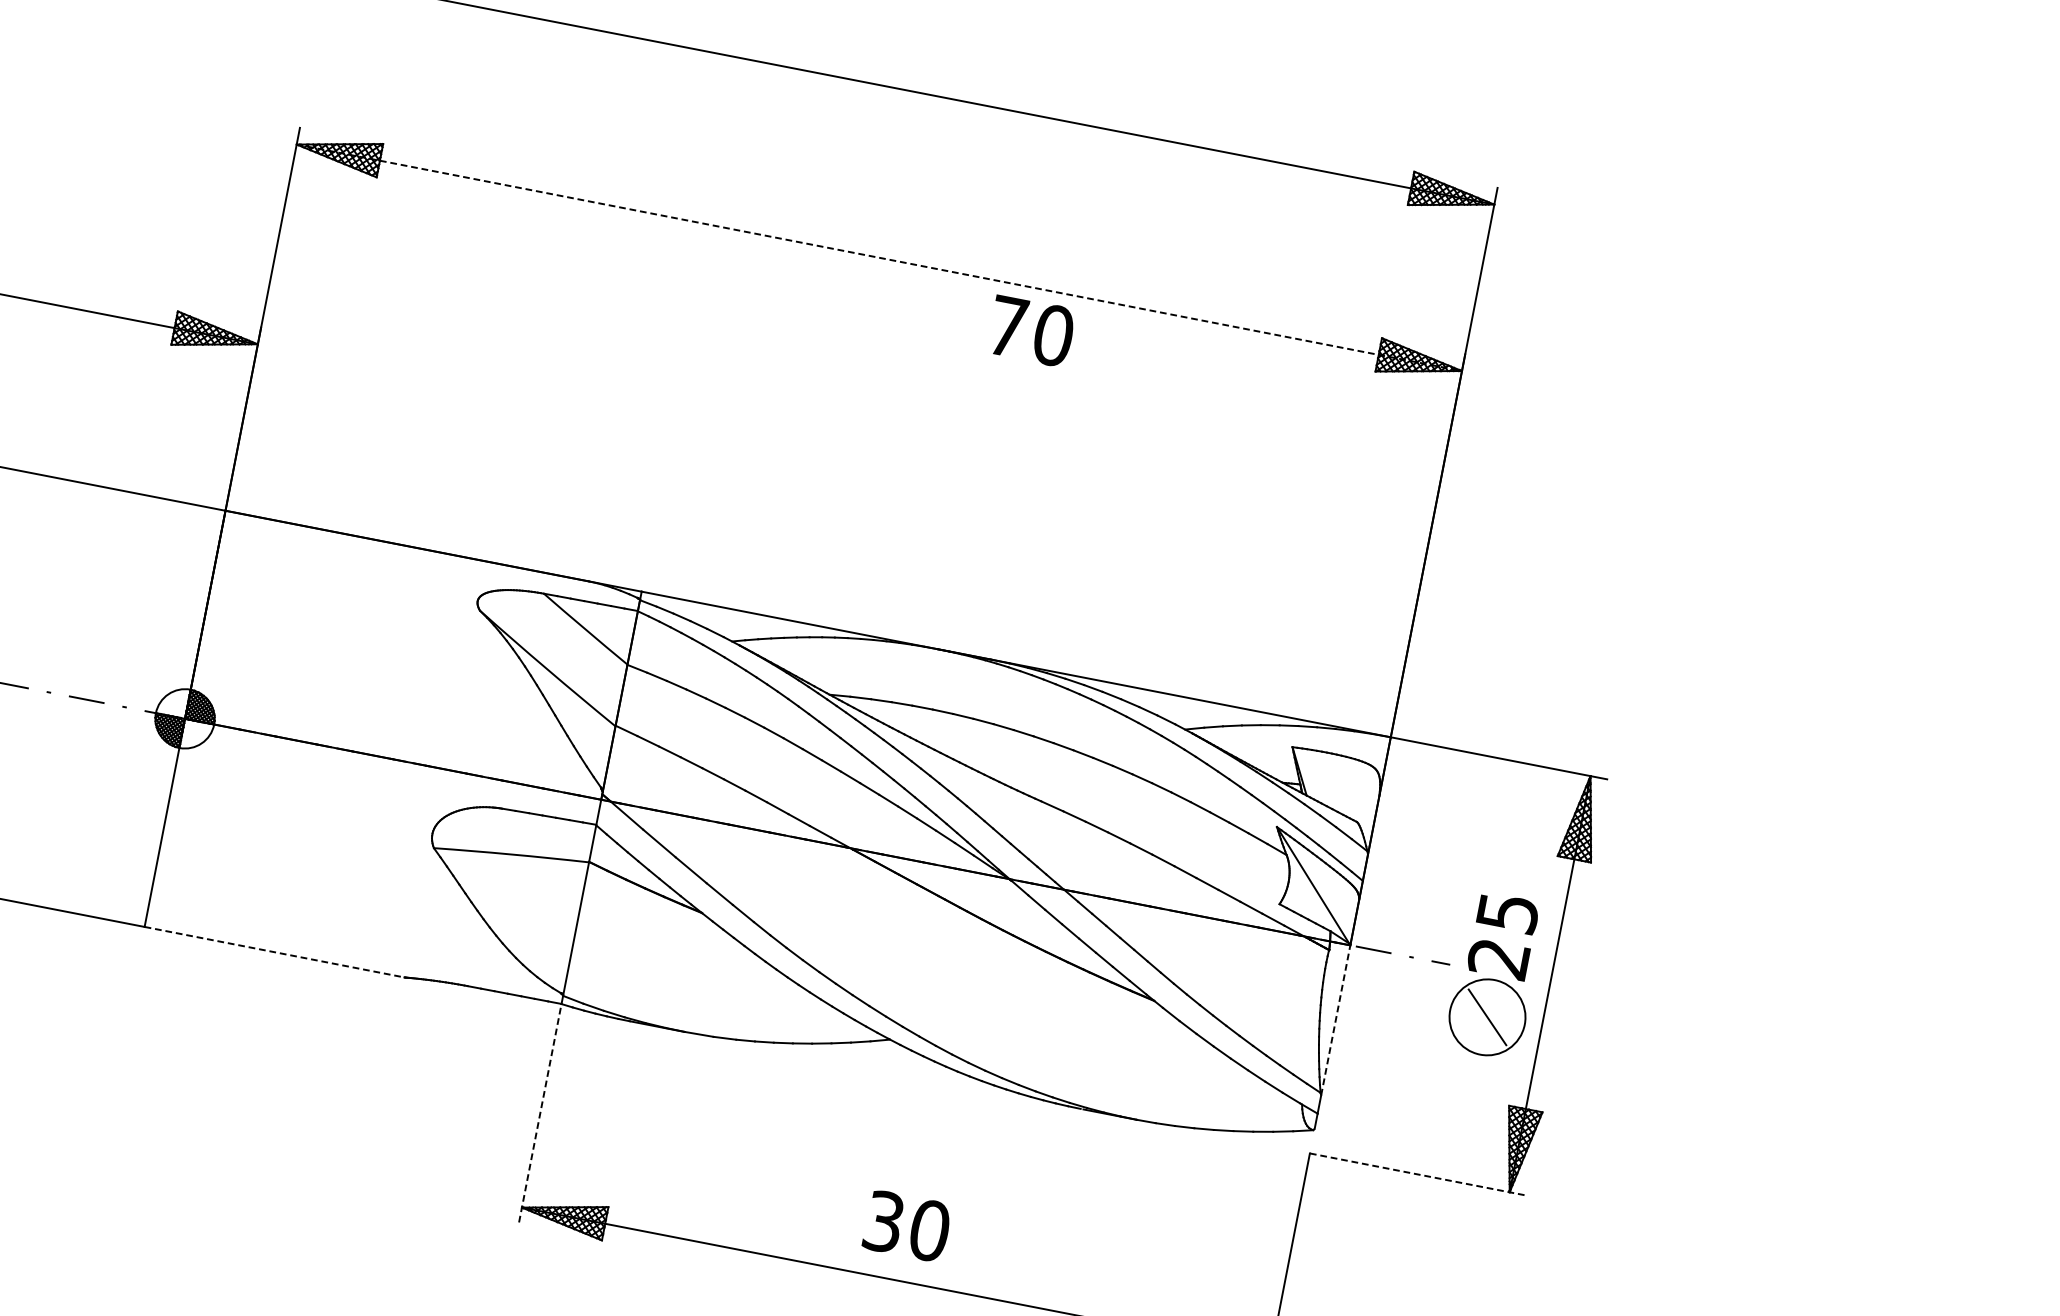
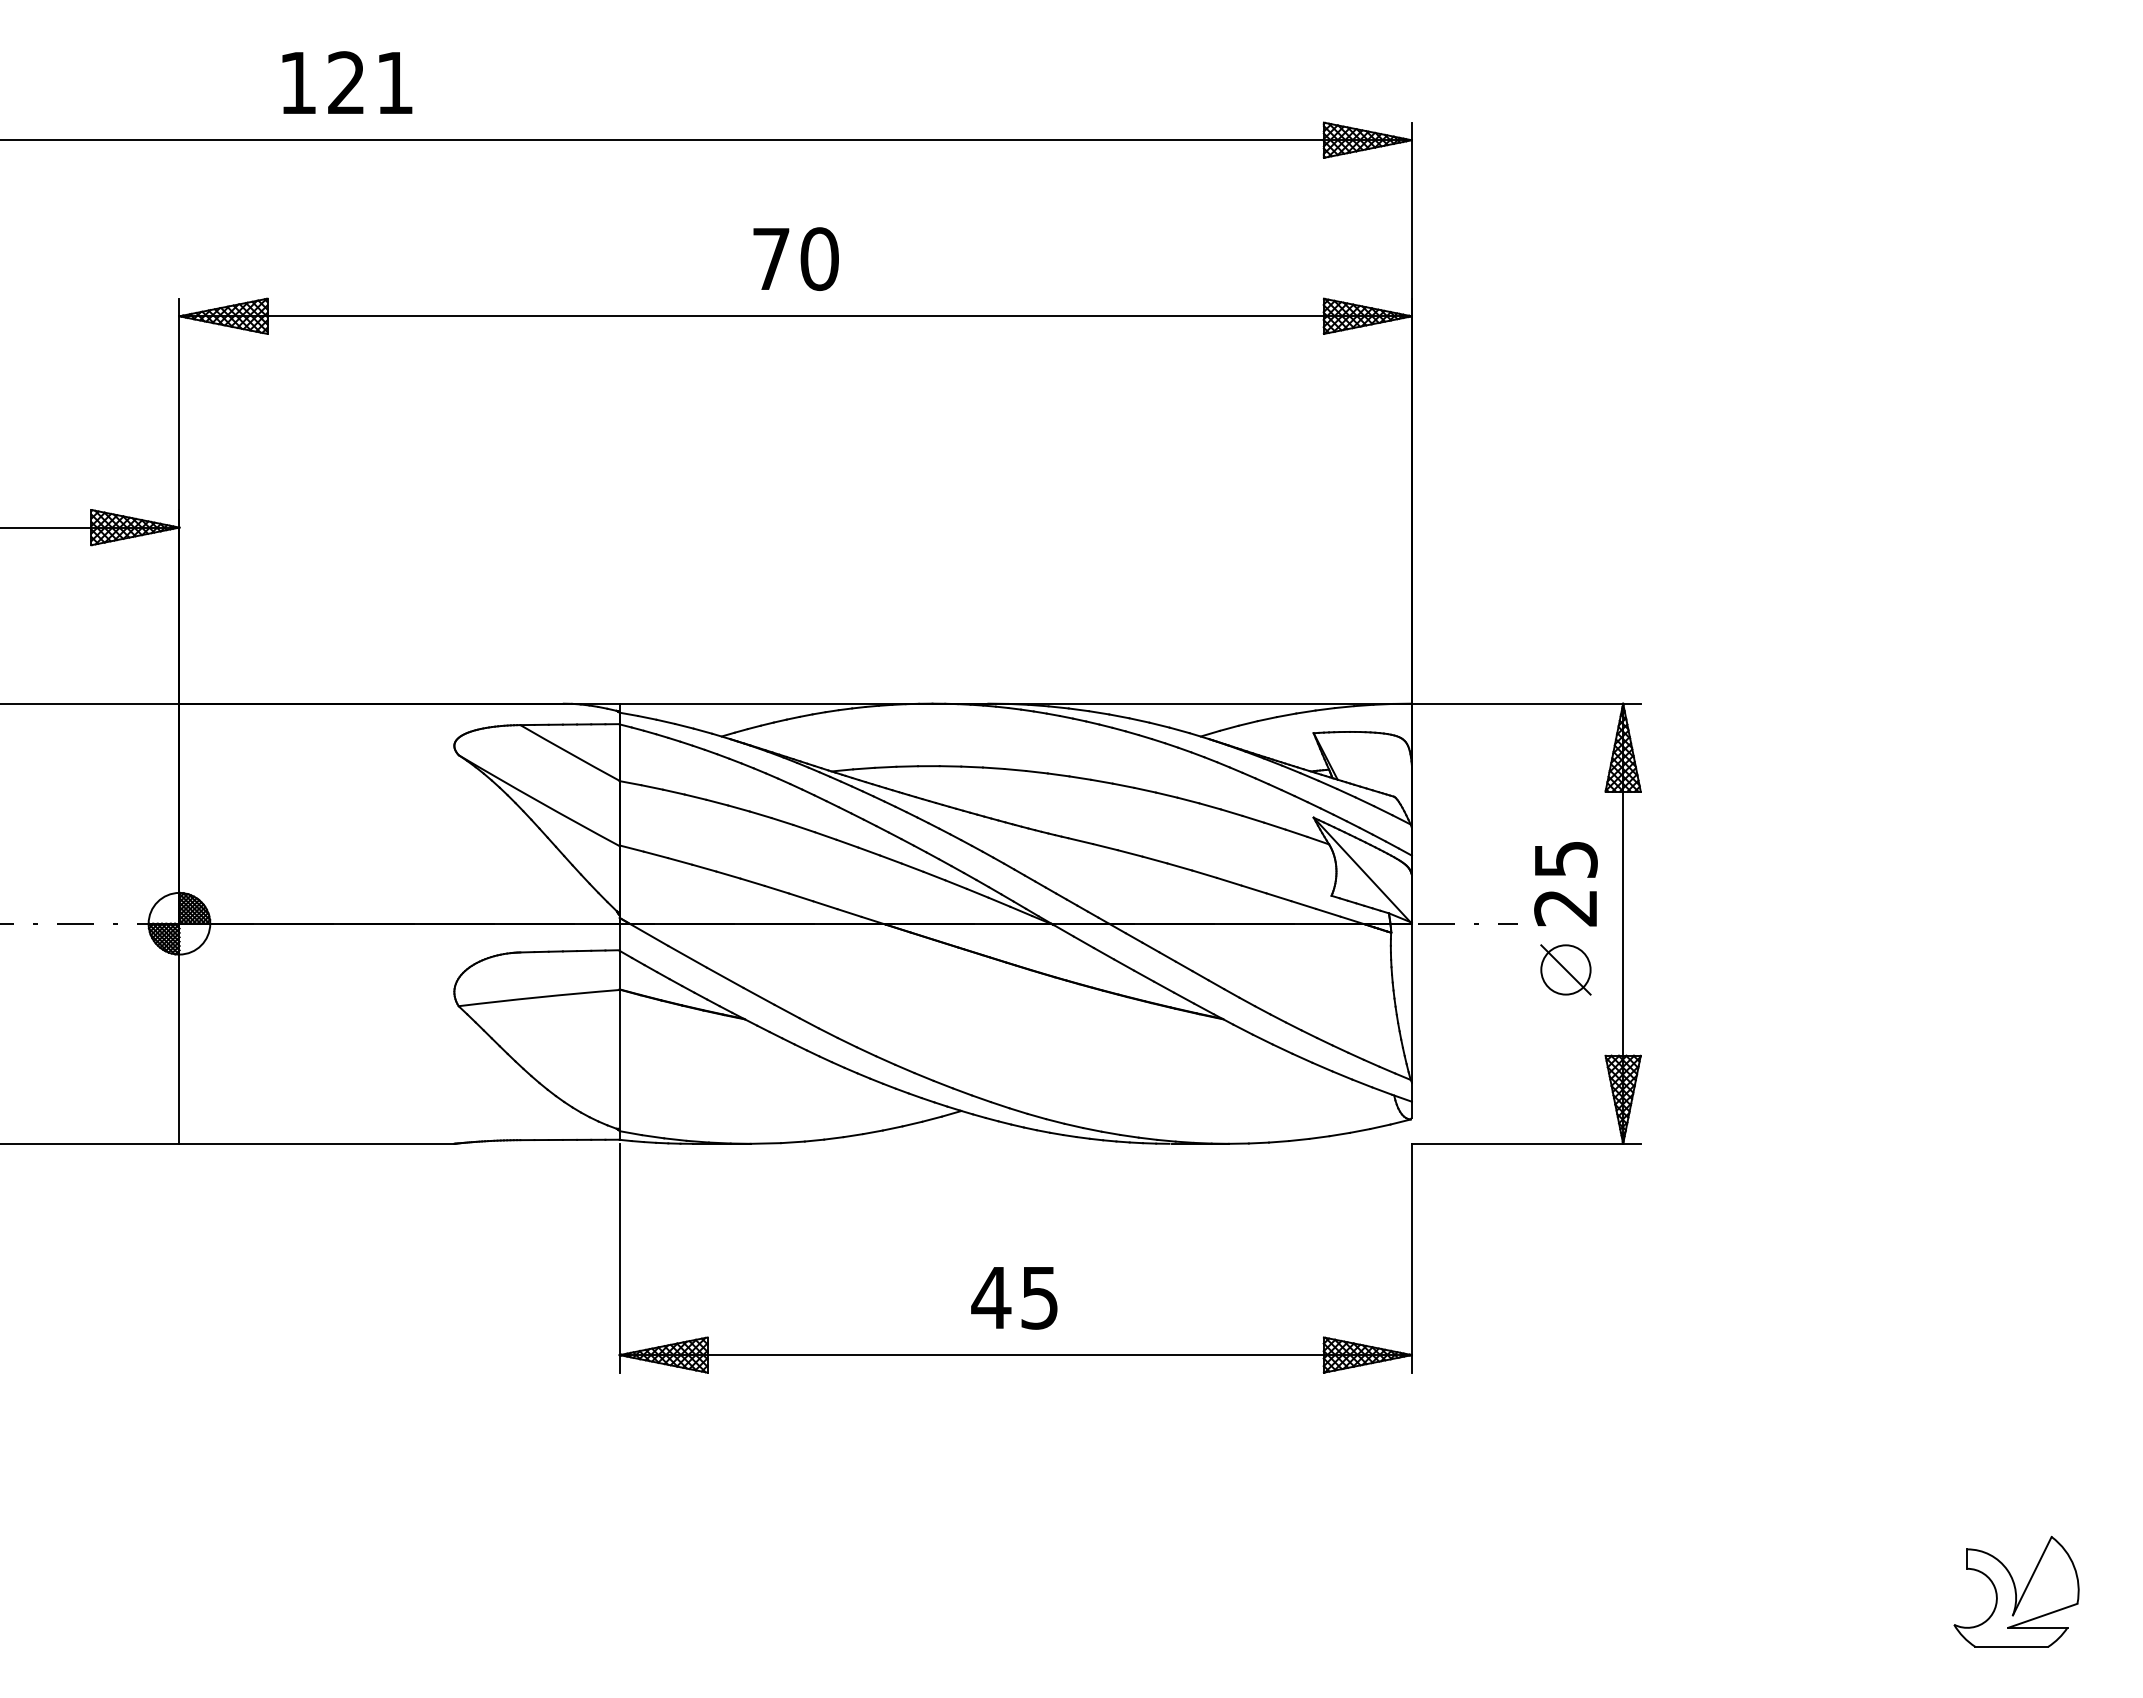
line: (880, 258) -> (796, 316), dashed -> solid
text: (1030, 330) -> (795, 258), moved
line: (275, 952) -> (317, 1143), dashed -> solid
circle: (1487, 1016) -> (1565, 969), size x0.62
line: (1335, 1019) -> (1411, 1002), dashed -> solid
line: (539, 1116) -> (619, 1258), dashed -> solid
line: (1418, 1174) -> (1526, 1143), dashed -> solid
text: (906, 1225) -> (1015, 1297), 30 -> 45

